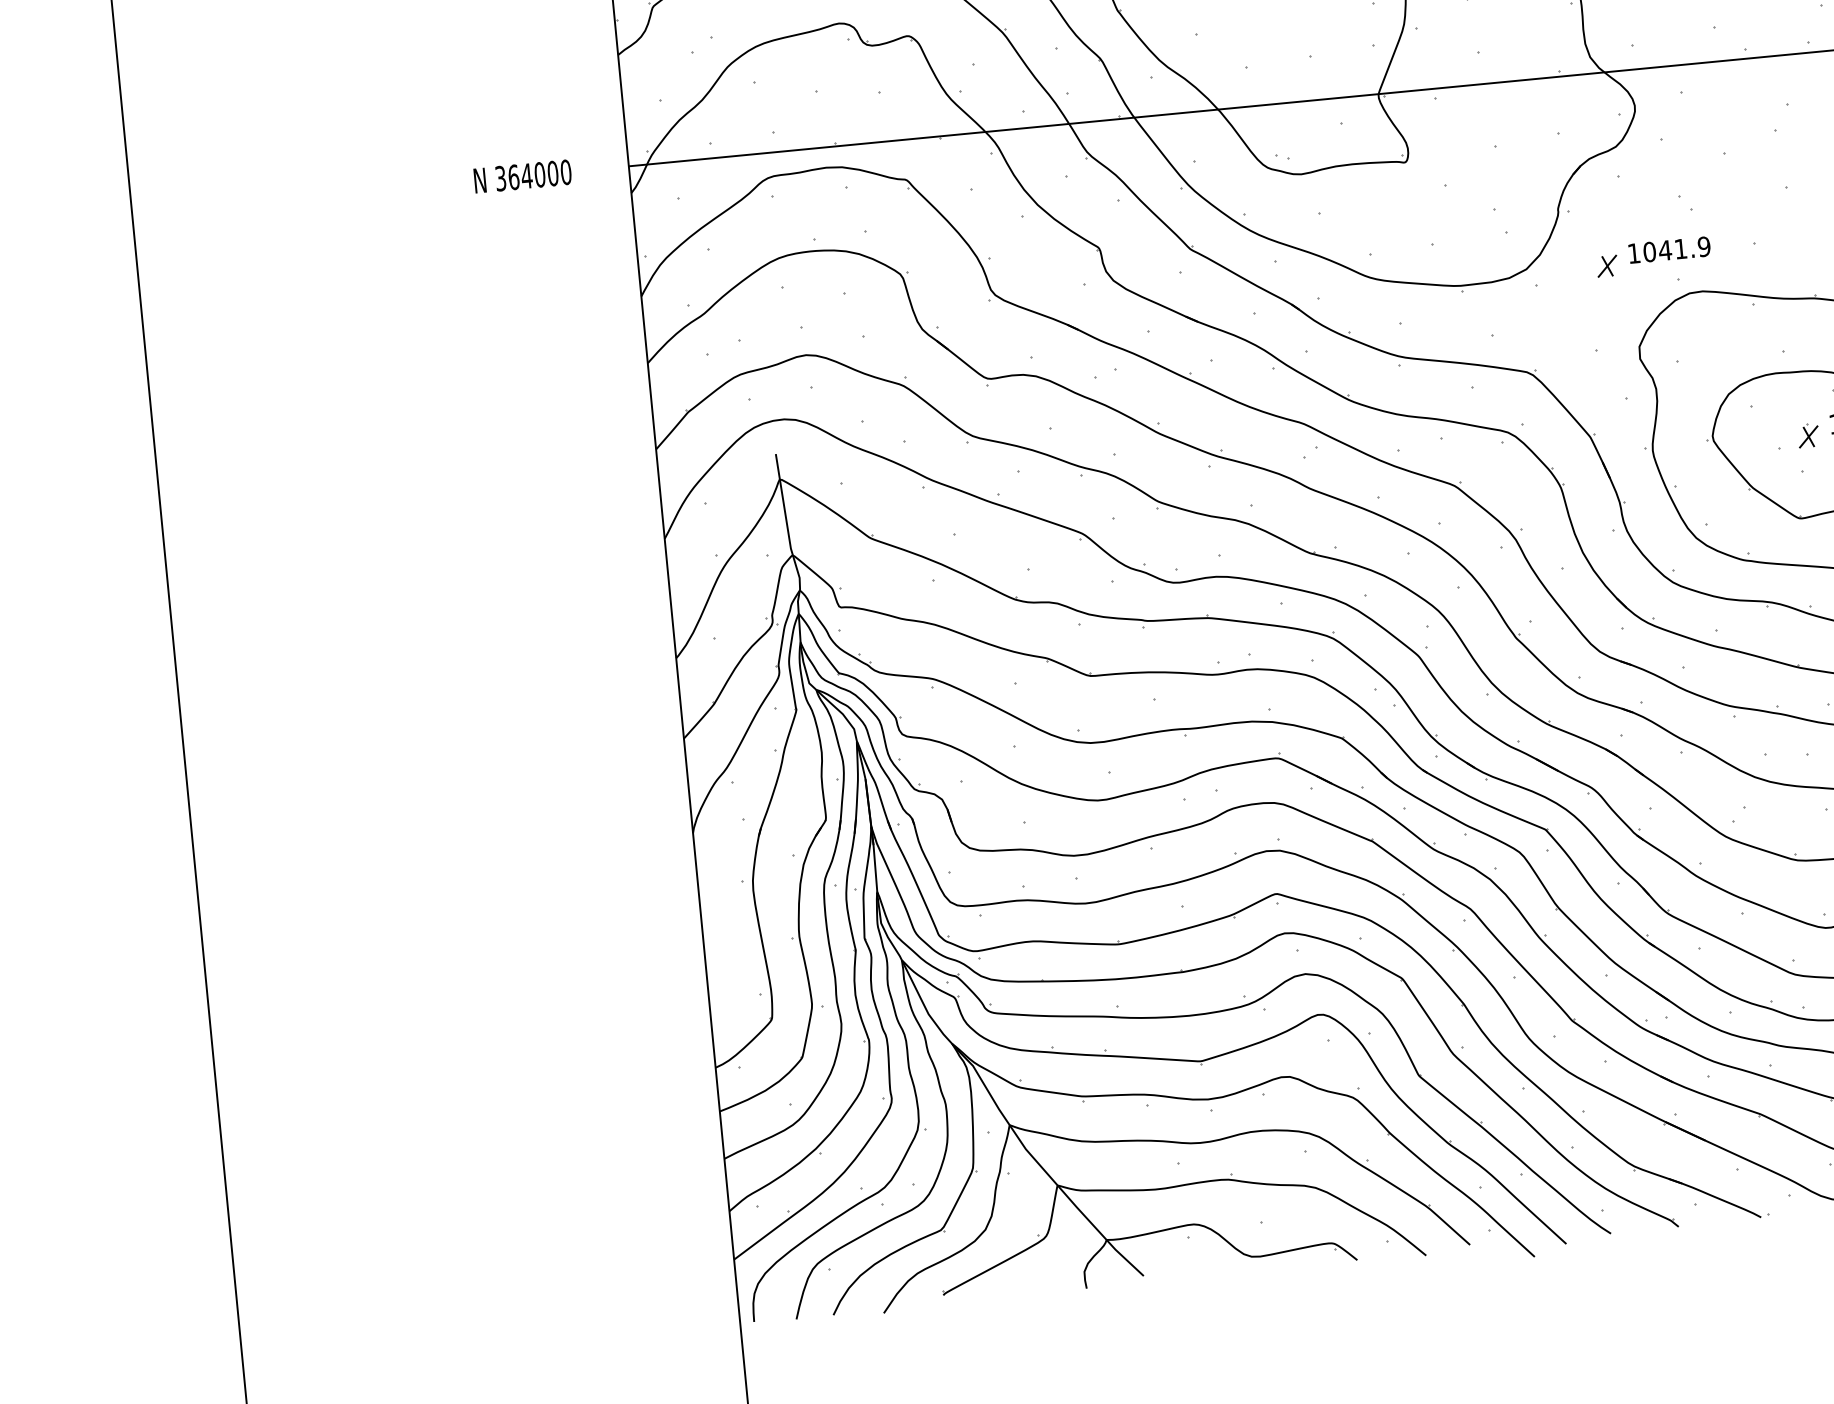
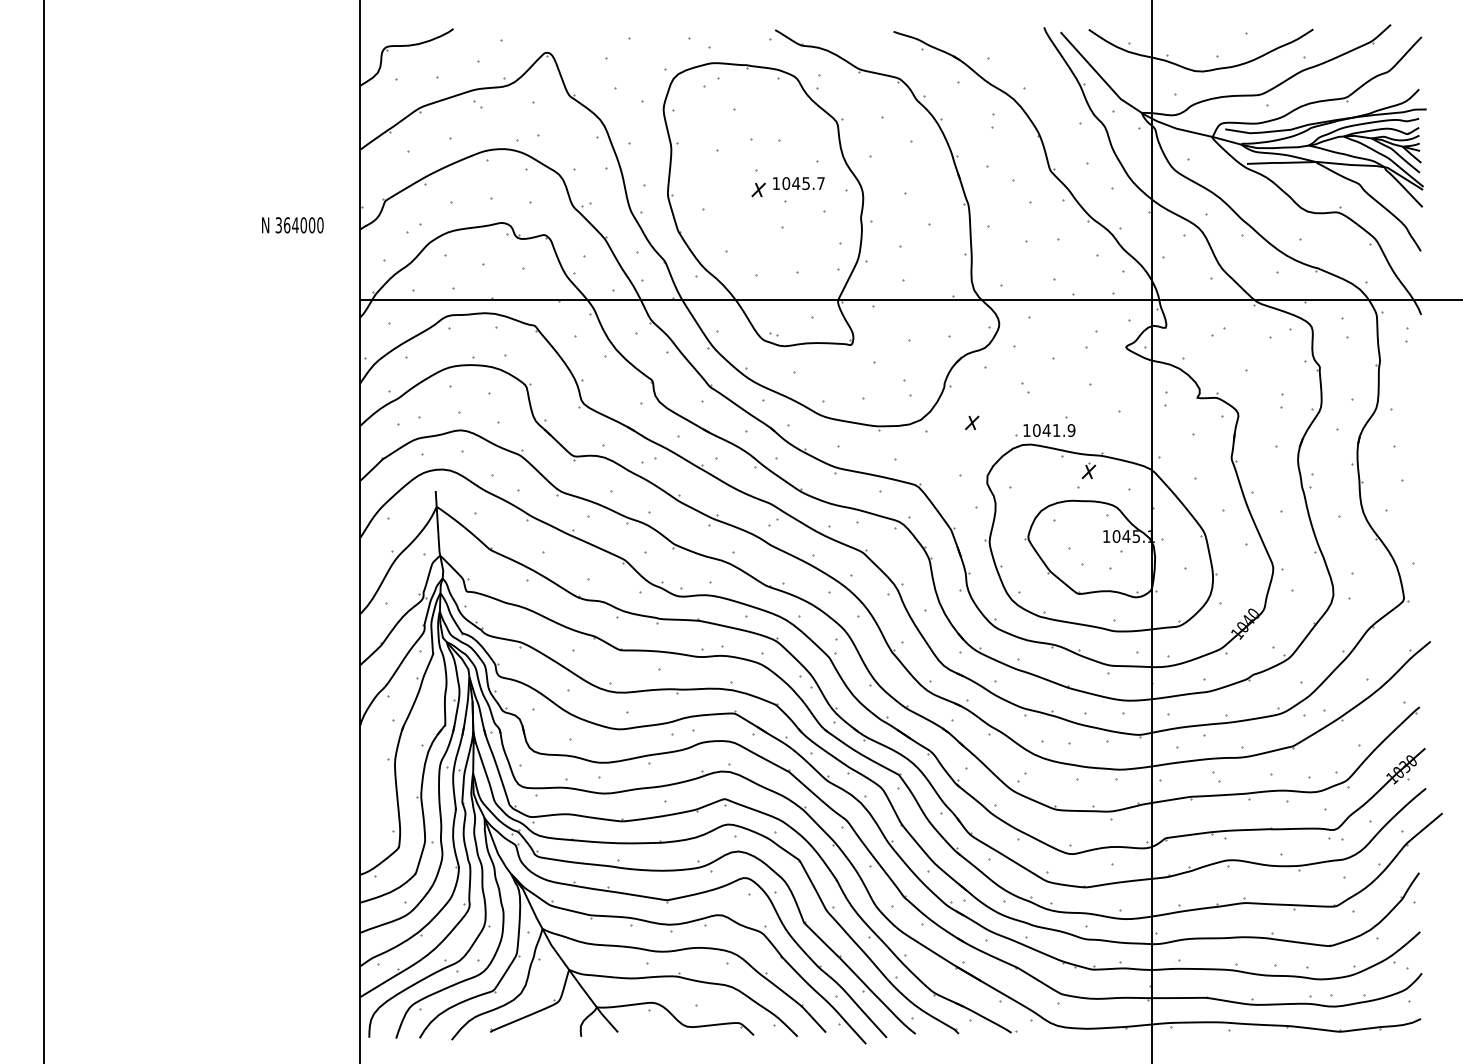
text: (522, 176) -> (292, 225), moved
text: (1669, 250) -> (1049, 430), moved
part: (1807, 434) -> (1088, 470), moved

